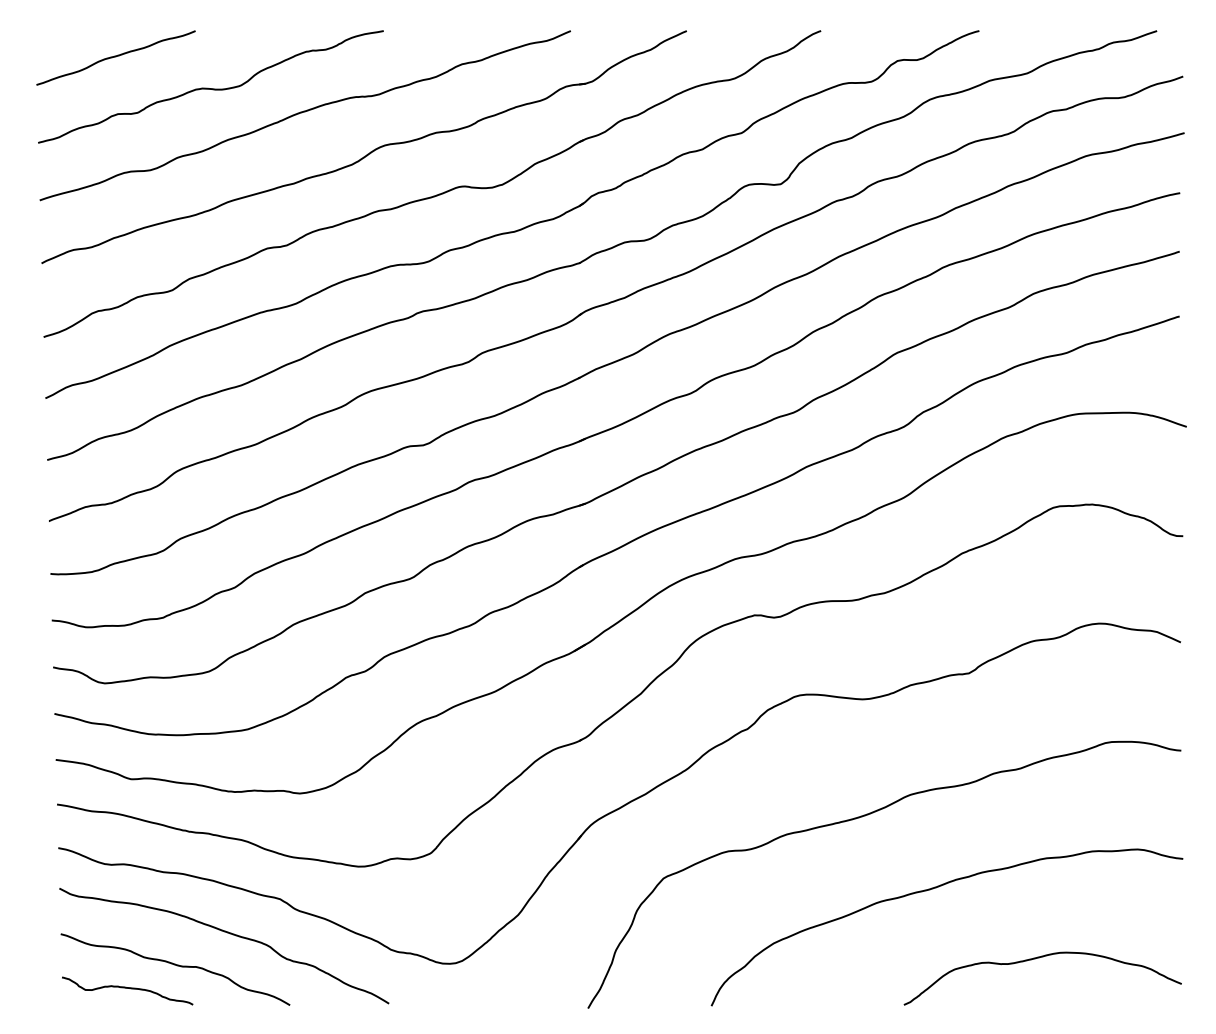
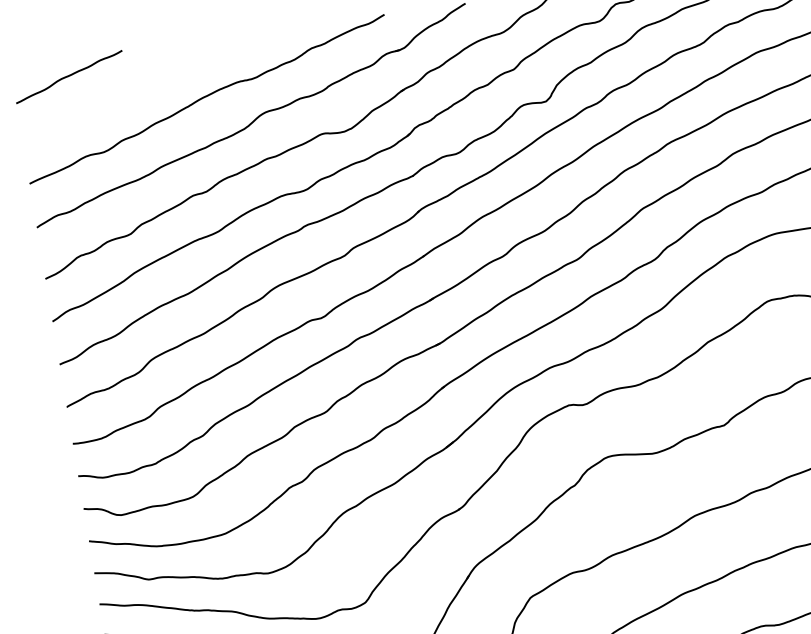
curve: (210, 88) -> (138, 89), removed

